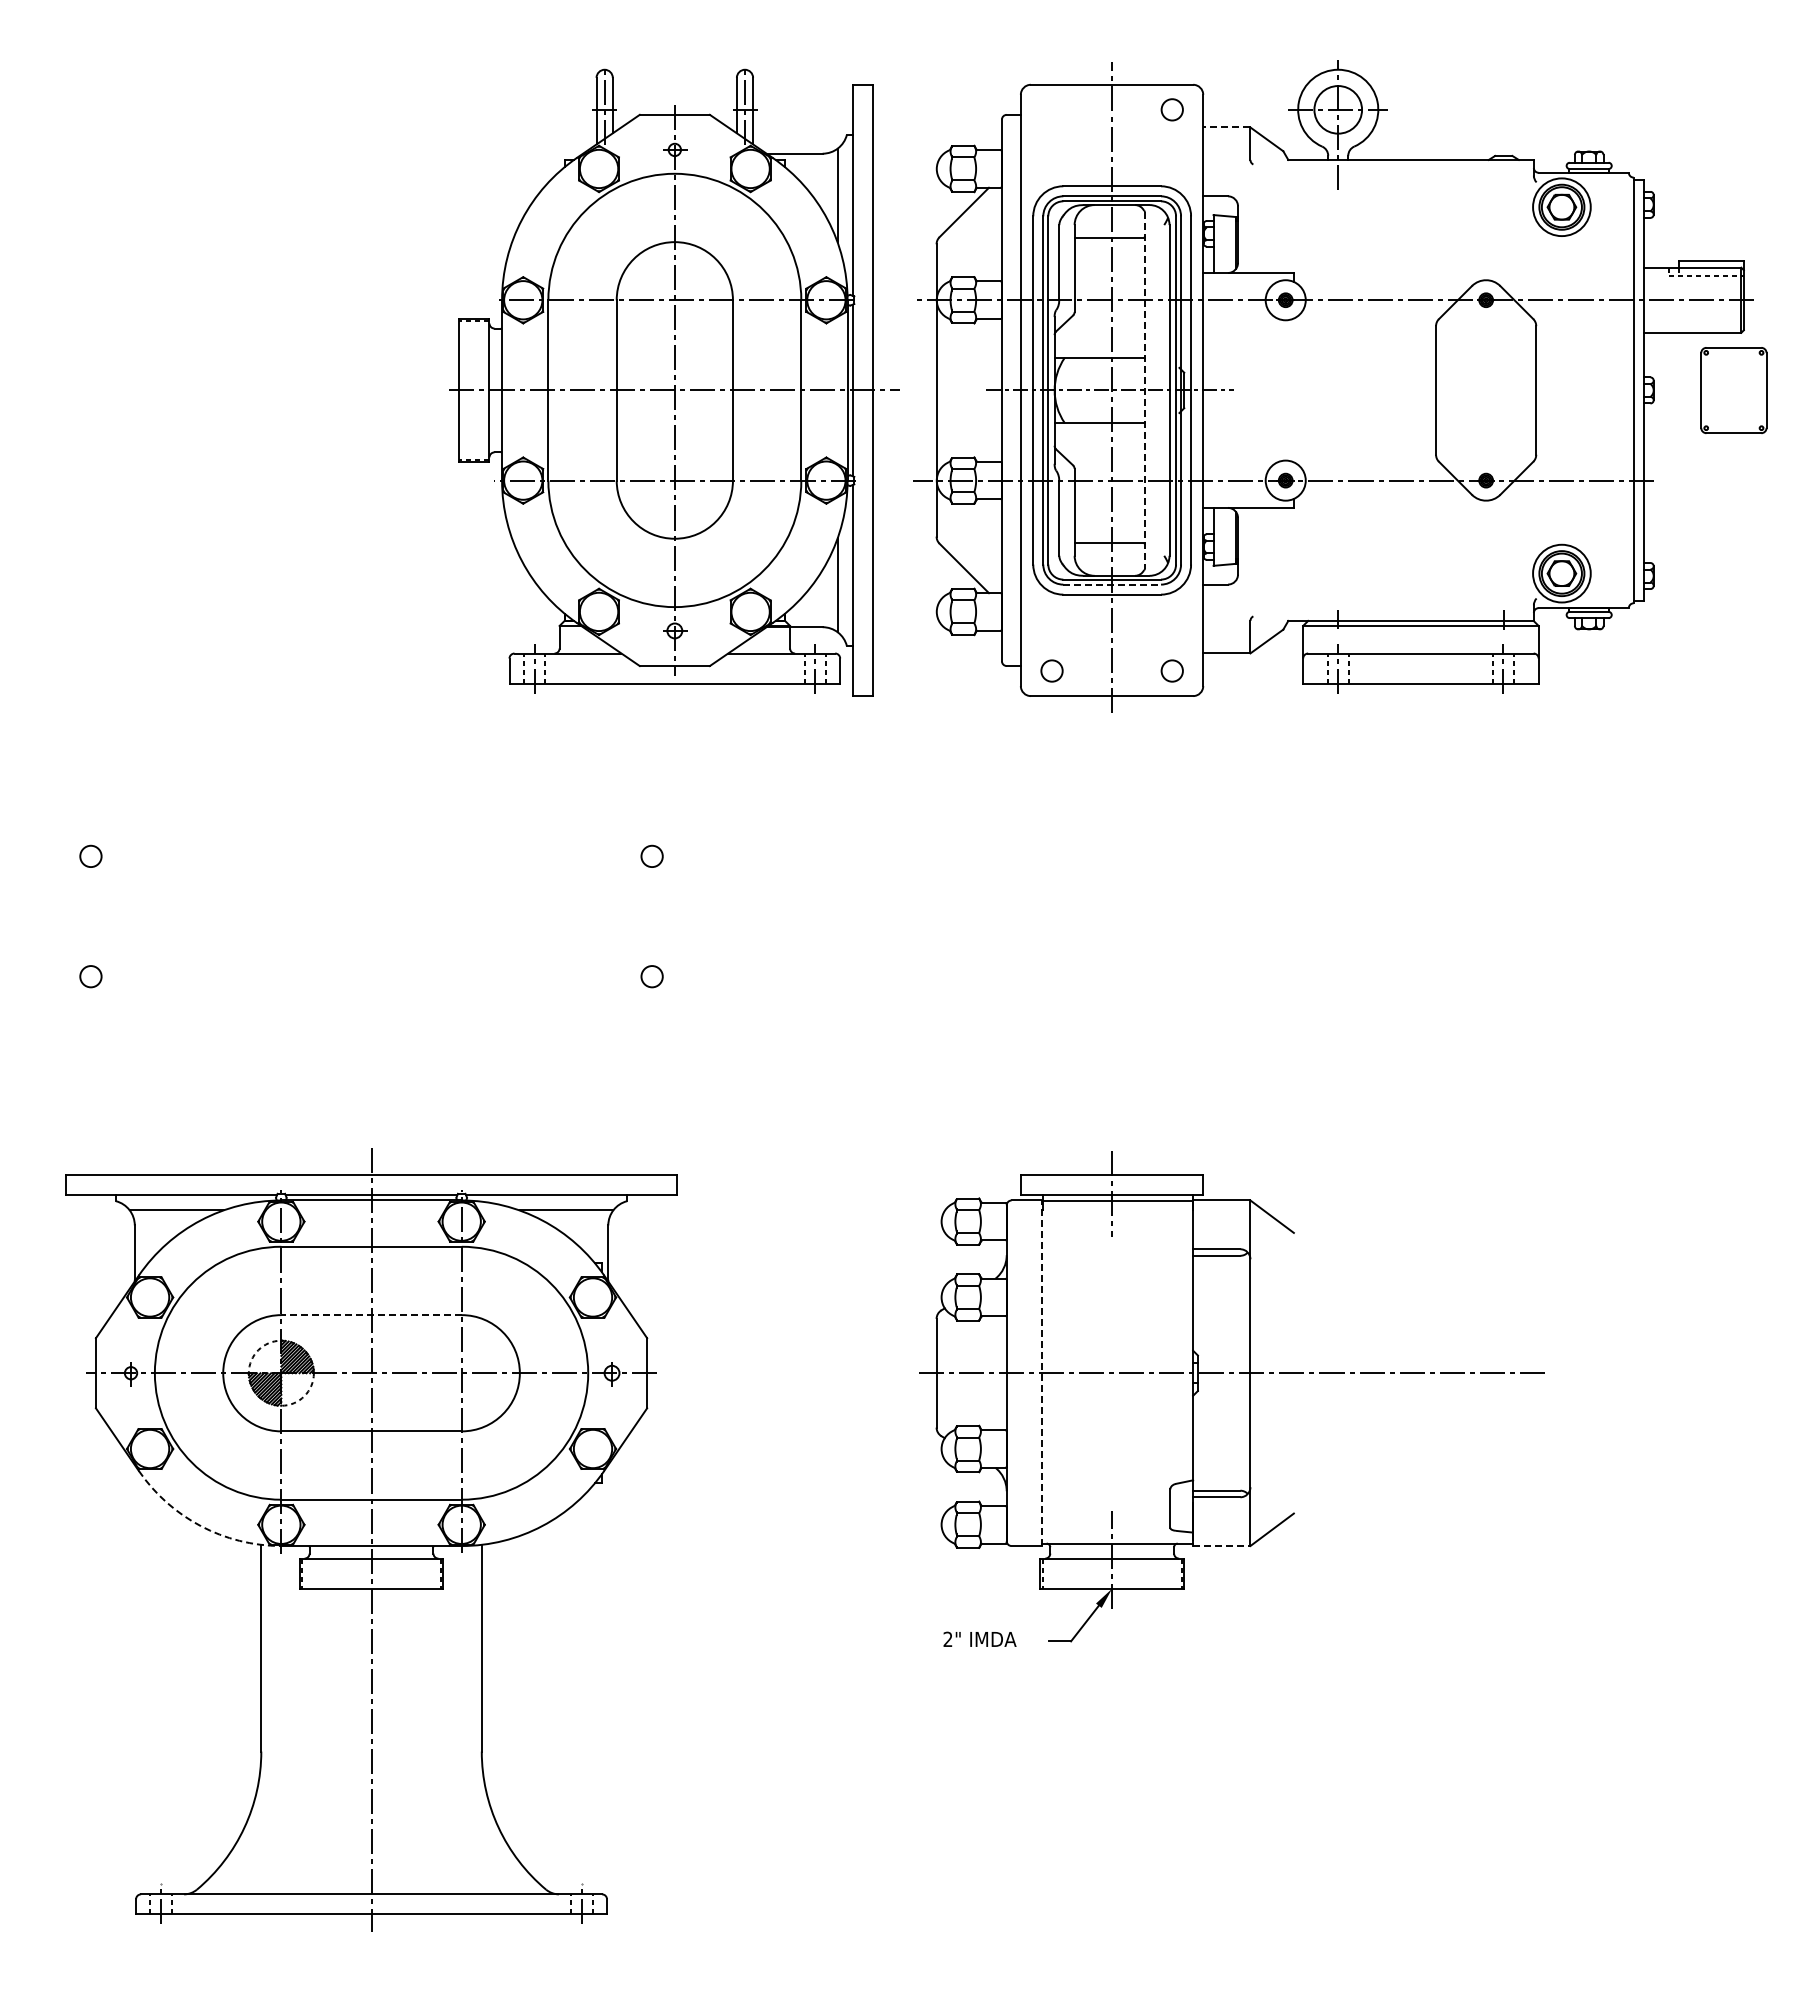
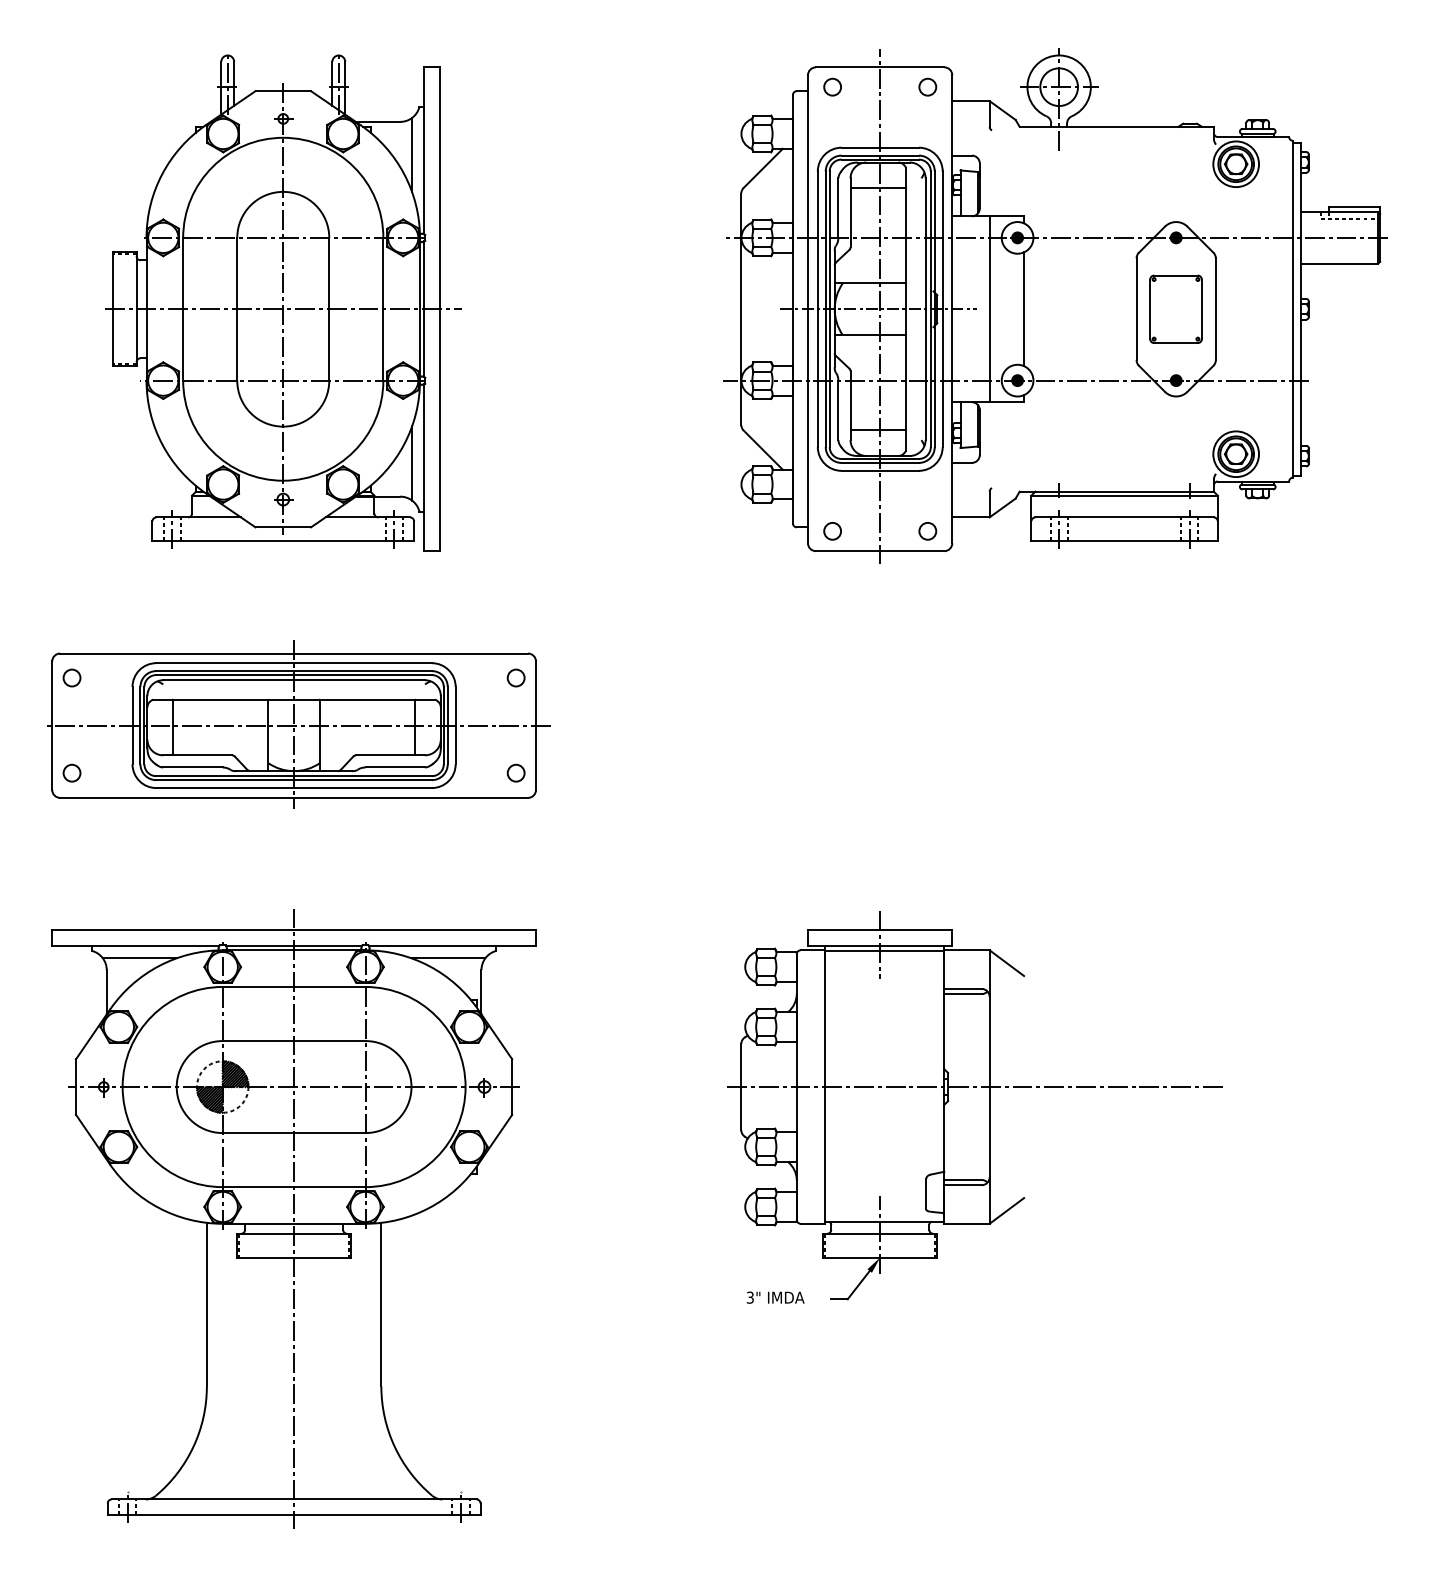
circle: (1051, 109) -> (832, 86), added
line: (1226, 127) -> (970, 101), dashed -> solid
part: (674, 382) -> (282, 302), moved
line: (1145, 390) -> (906, 309), dashed -> solid
line: (1250, 390) -> (989, 309), added
line: (1293, 390) -> (1023, 309), added
part: (1733, 390) -> (1175, 309), moved
line: (1112, 584) -> (880, 462), dashed -> solid
part: (374, 915) -> (296, 724), added
line: (371, 1315) -> (294, 1041), dashed -> solid
line: (1042, 1373) -> (825, 1087), dashed -> solid
arc: (200, 1526) -> (158, 1208), dashed -> solid
line: (1221, 1546) -> (966, 1224), dashed -> solid
text: (947, 1639) -> (749, 1297), 2" -> 3"

